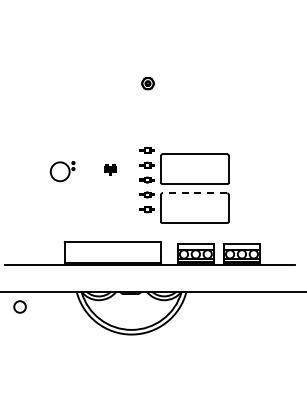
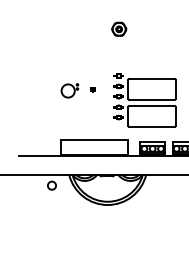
part: (147, 83) -> (118, 29), size x1.67
part: (110, 169) -> (92, 89), size x0.62
part: (62, 171) -> (69, 90), moved
line: (194, 193) -> (151, 106), dashed -> solid
circle: (19, 306) -> (51, 185), moved

